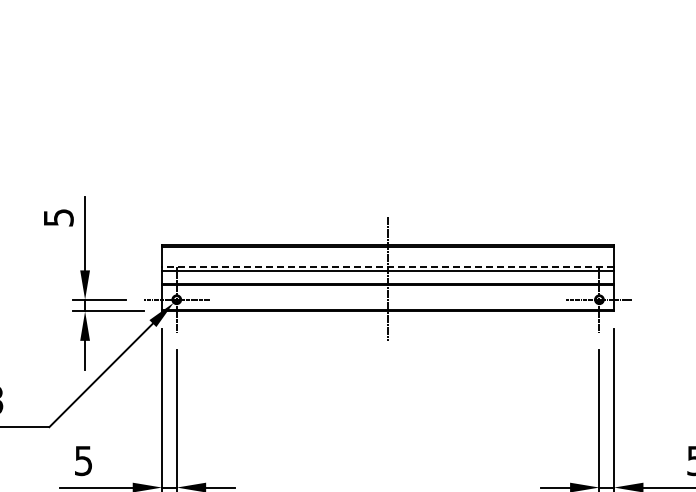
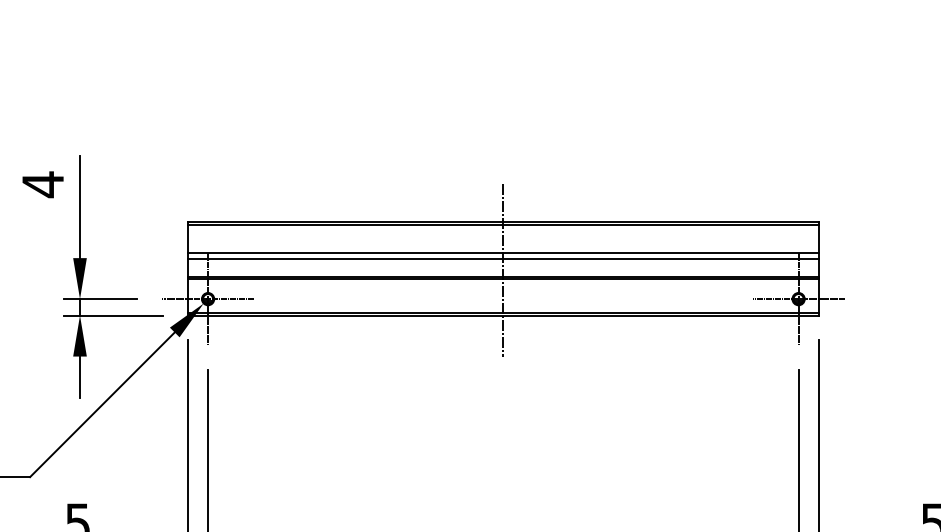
text: (58, 217) -> (42, 184), 5 -> 4
line: (388, 266) -> (503, 252), dashed -> solid

